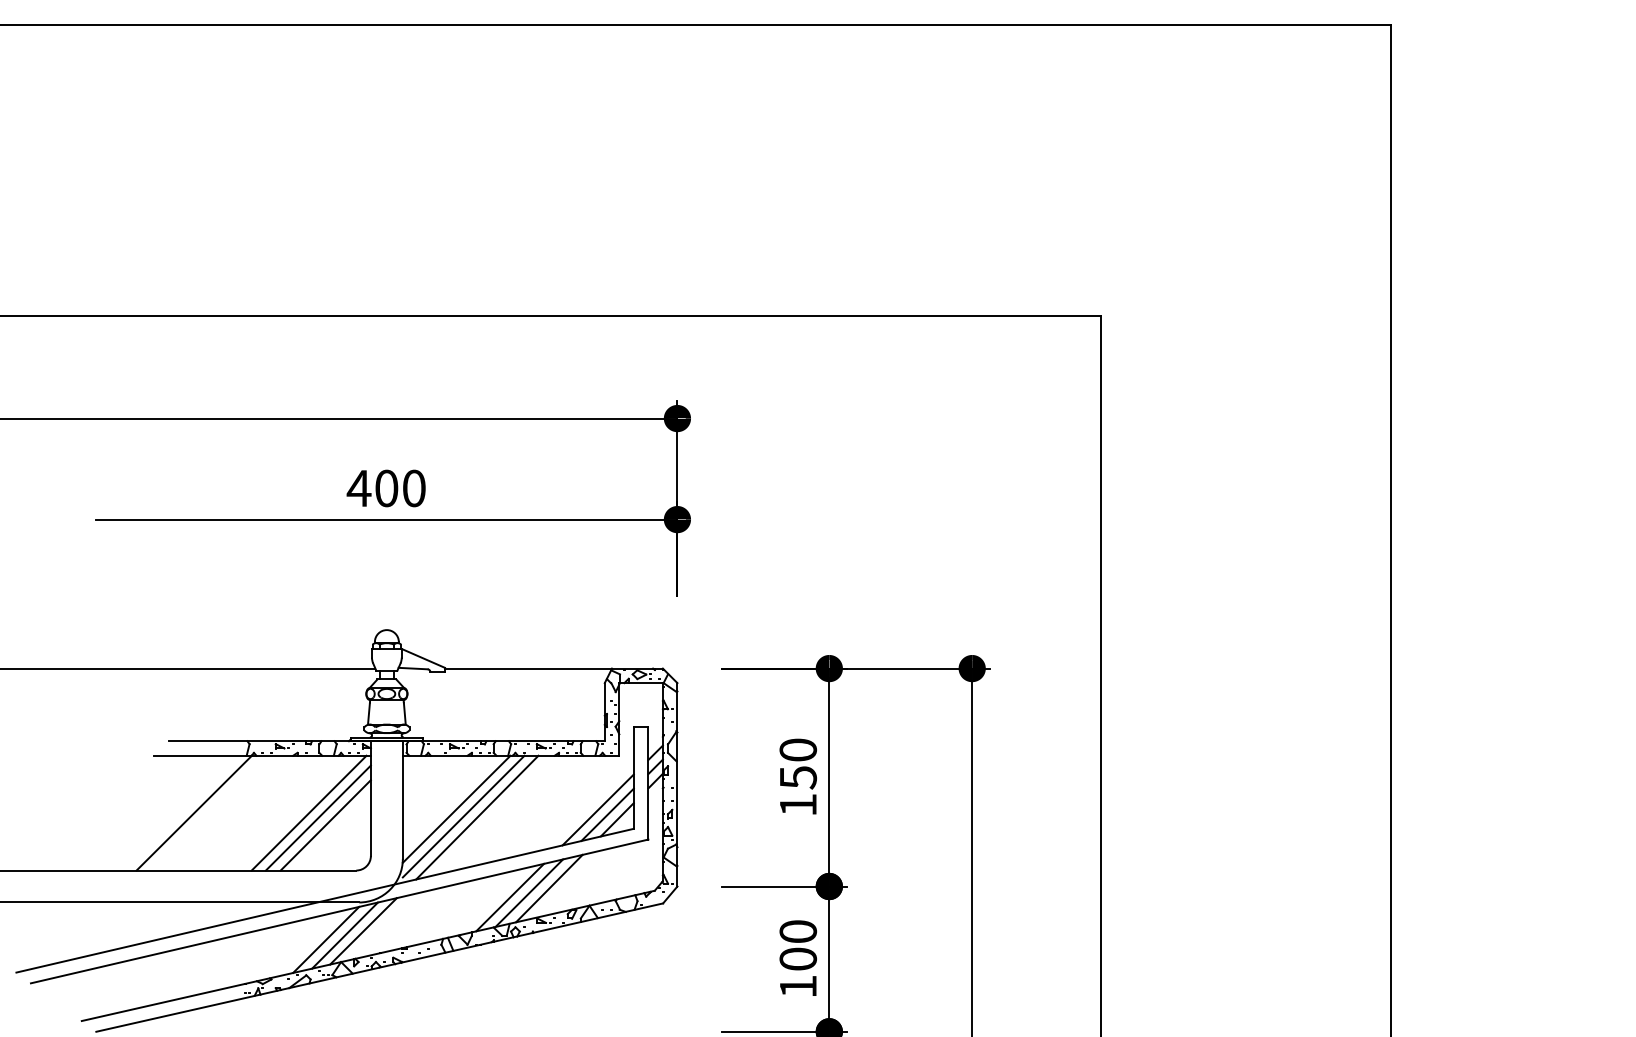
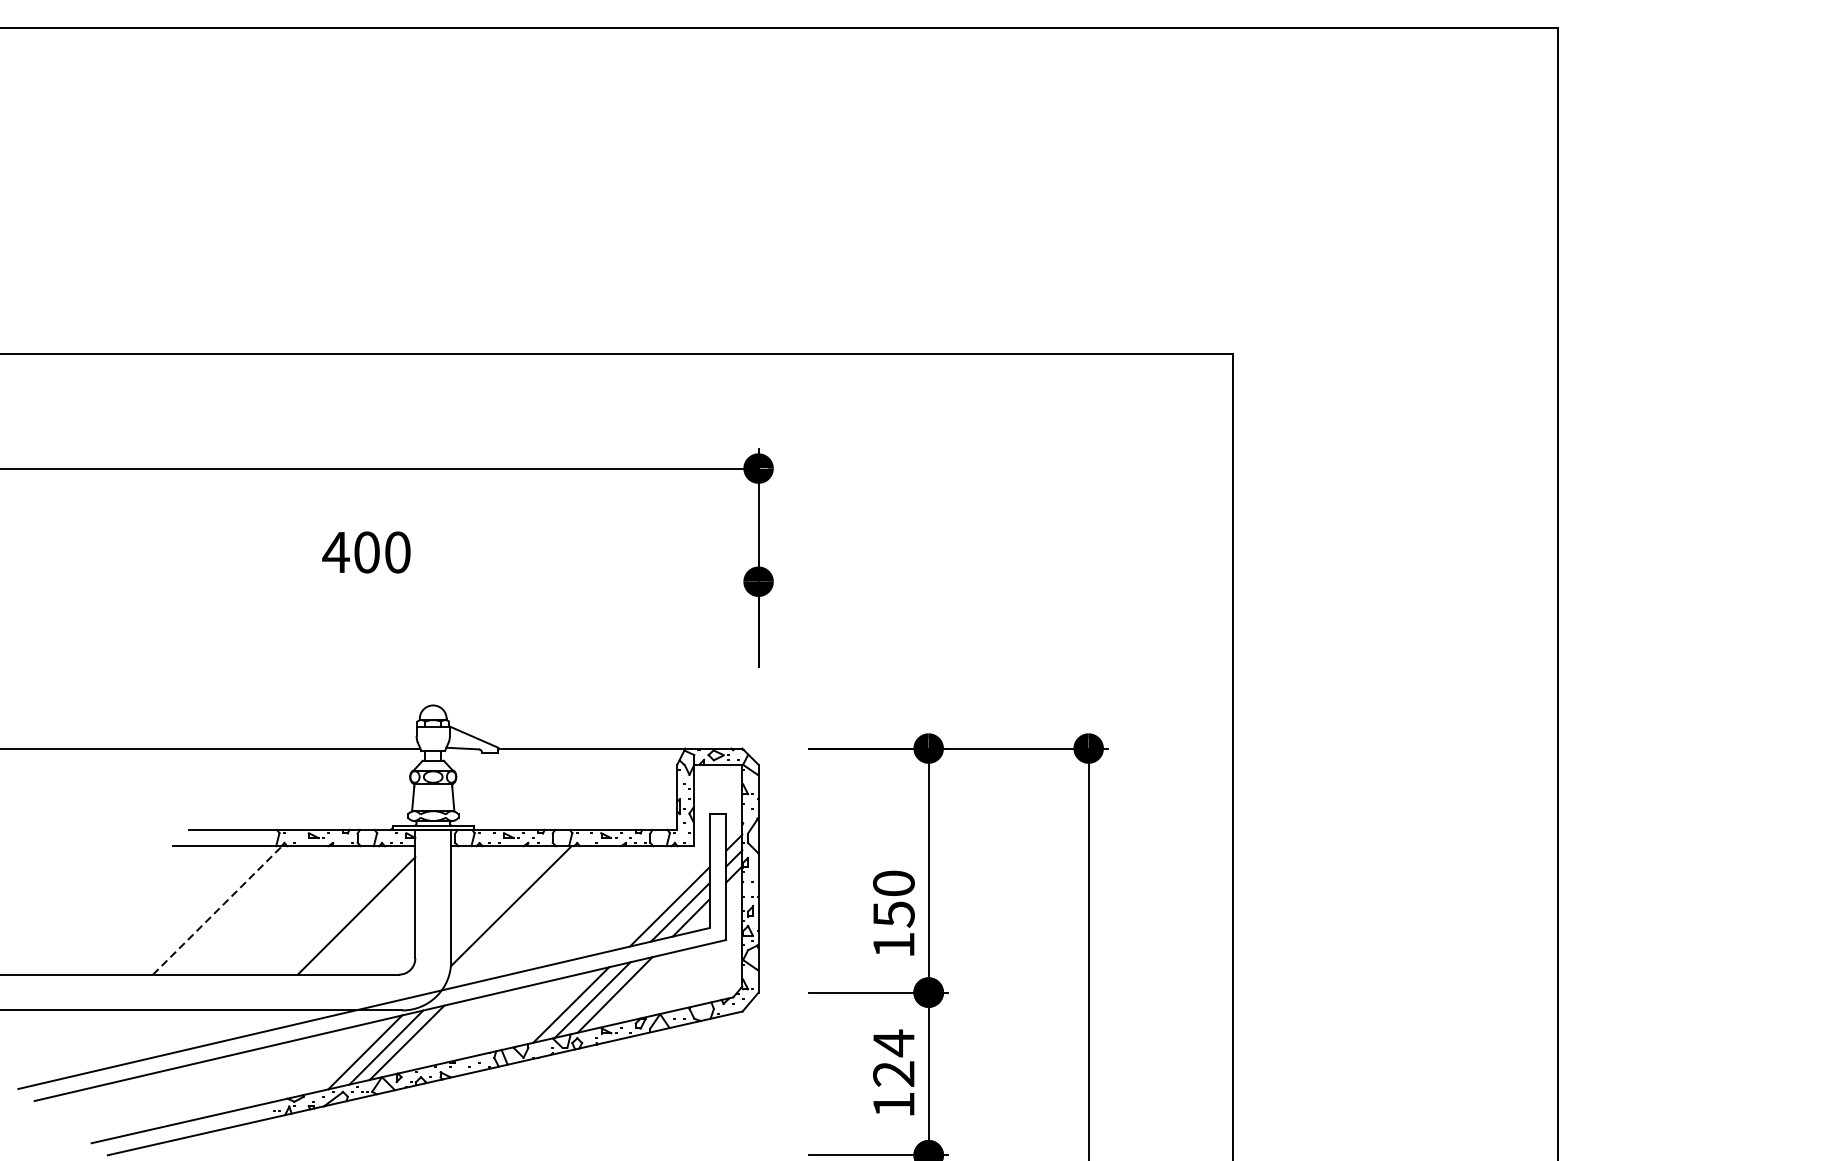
text: (385, 488) -> (365, 552), moved
line: (386, 519) -> (432, 581), removed
text: (797, 776) -> (893, 913), moved
line: (194, 812) -> (217, 909), solid -> dashed
line: (308, 812) -> (345, 909), removed
line: (463, 816) -> (519, 914), removed
line: (477, 817) -> (534, 915), removed
line: (325, 825) -> (364, 924), removed
text: (798, 944) -> (894, 1057), 100 -> 124

